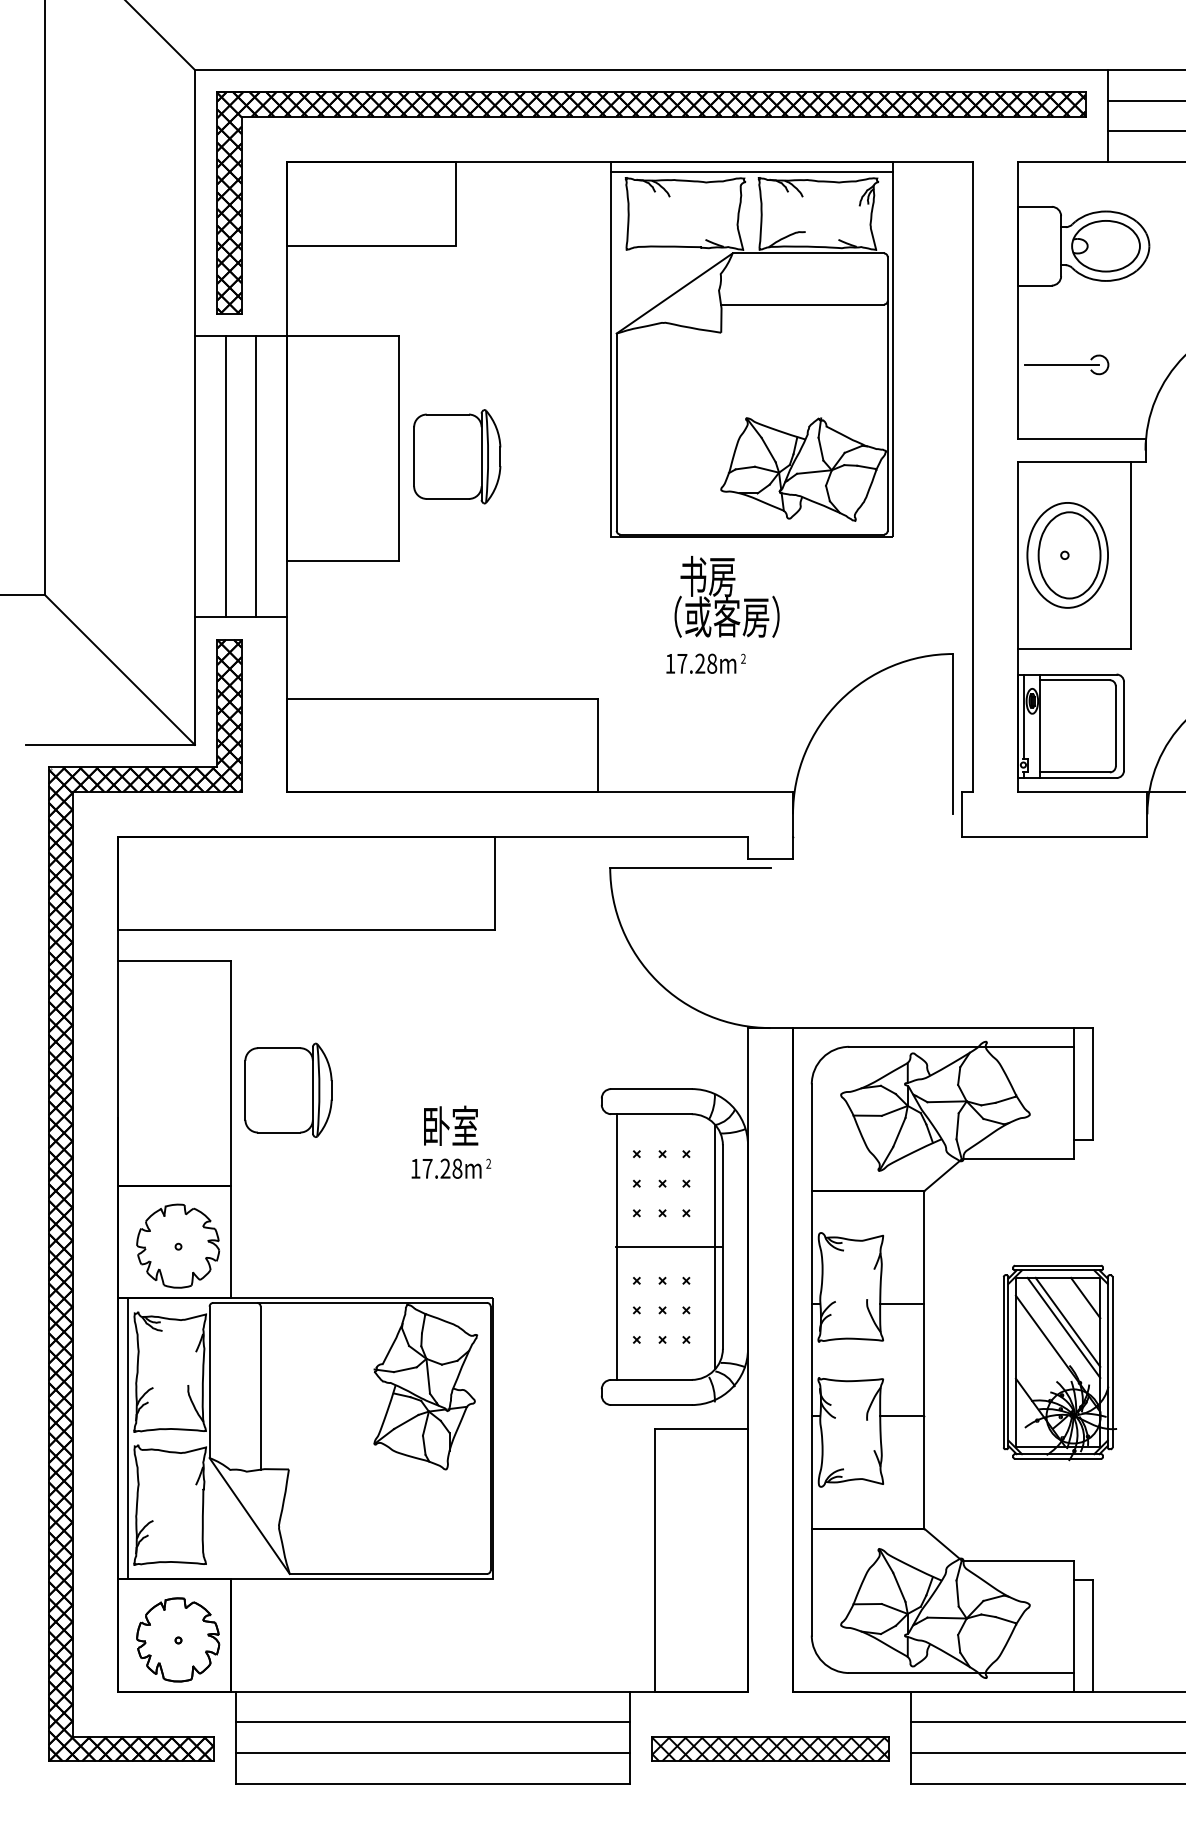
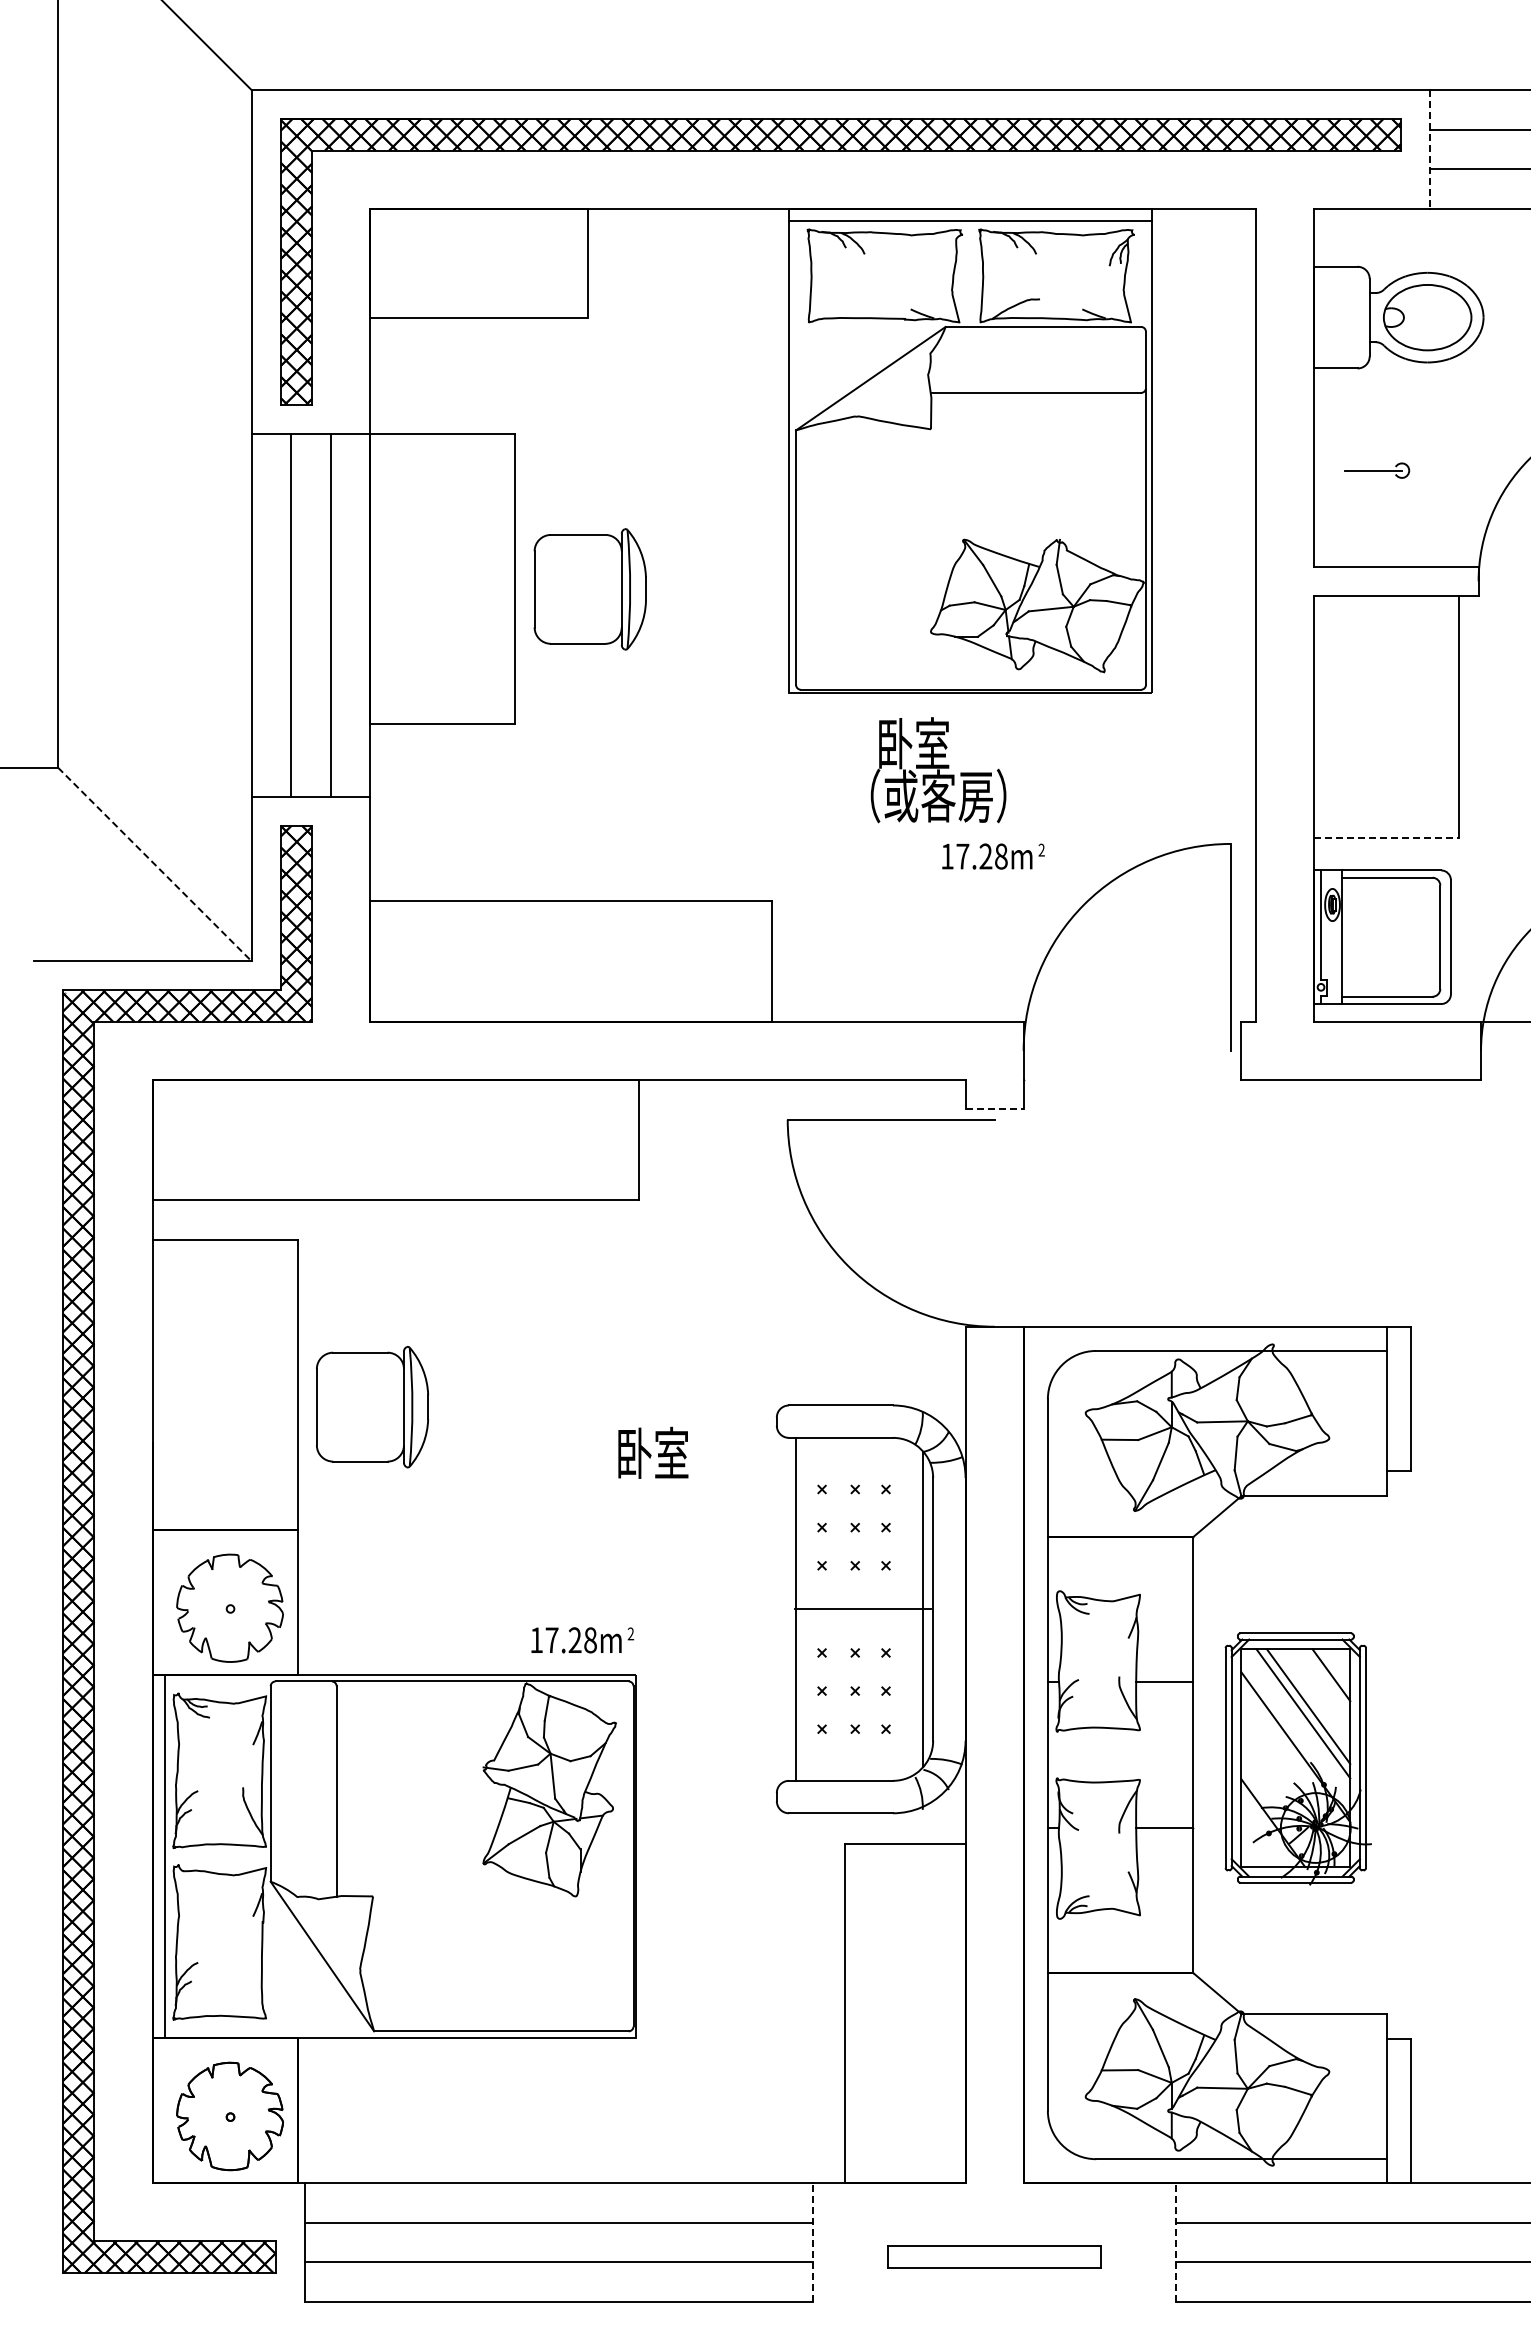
line: (1108, 115) -> (1430, 149), solid -> dashed
part: (1066, 364) -> (1376, 470), size x0.6
part: (1067, 555) -> (1378, 716), removed
text: (707, 576) -> (913, 743), 书房 -> 卧室
line: (1074, 649) -> (1386, 837), solid -> dashed
text: (706, 663) -> (993, 856), moved
line: (119, 669) -> (154, 864), solid -> dashed
line: (771, 858) -> (995, 1108), solid -> dashed
text: (451, 1125) -> (653, 1452), moved
text: (451, 1168) -> (582, 1640), moved
part: (1059, 1362) -> (1297, 1758), moved
line: (630, 1737) -> (813, 2242), solid -> dashed
line: (911, 1737) -> (1176, 2242), solid -> dashed
part: (770, 1748) -> (994, 2256), size x0.7

